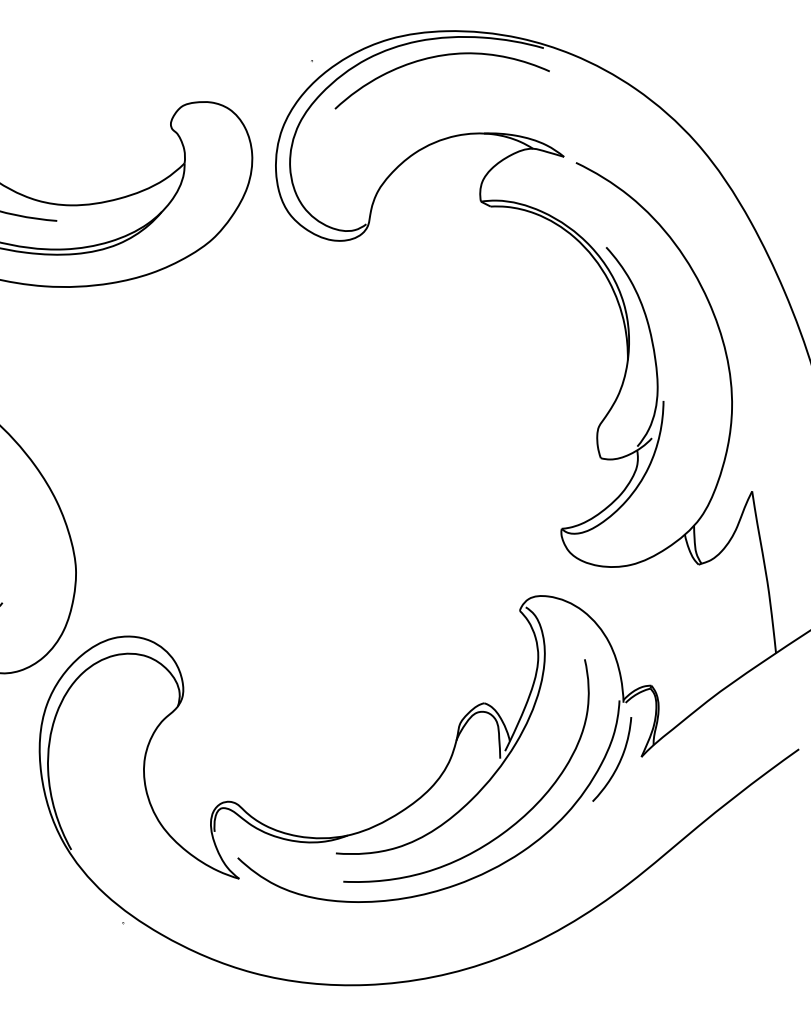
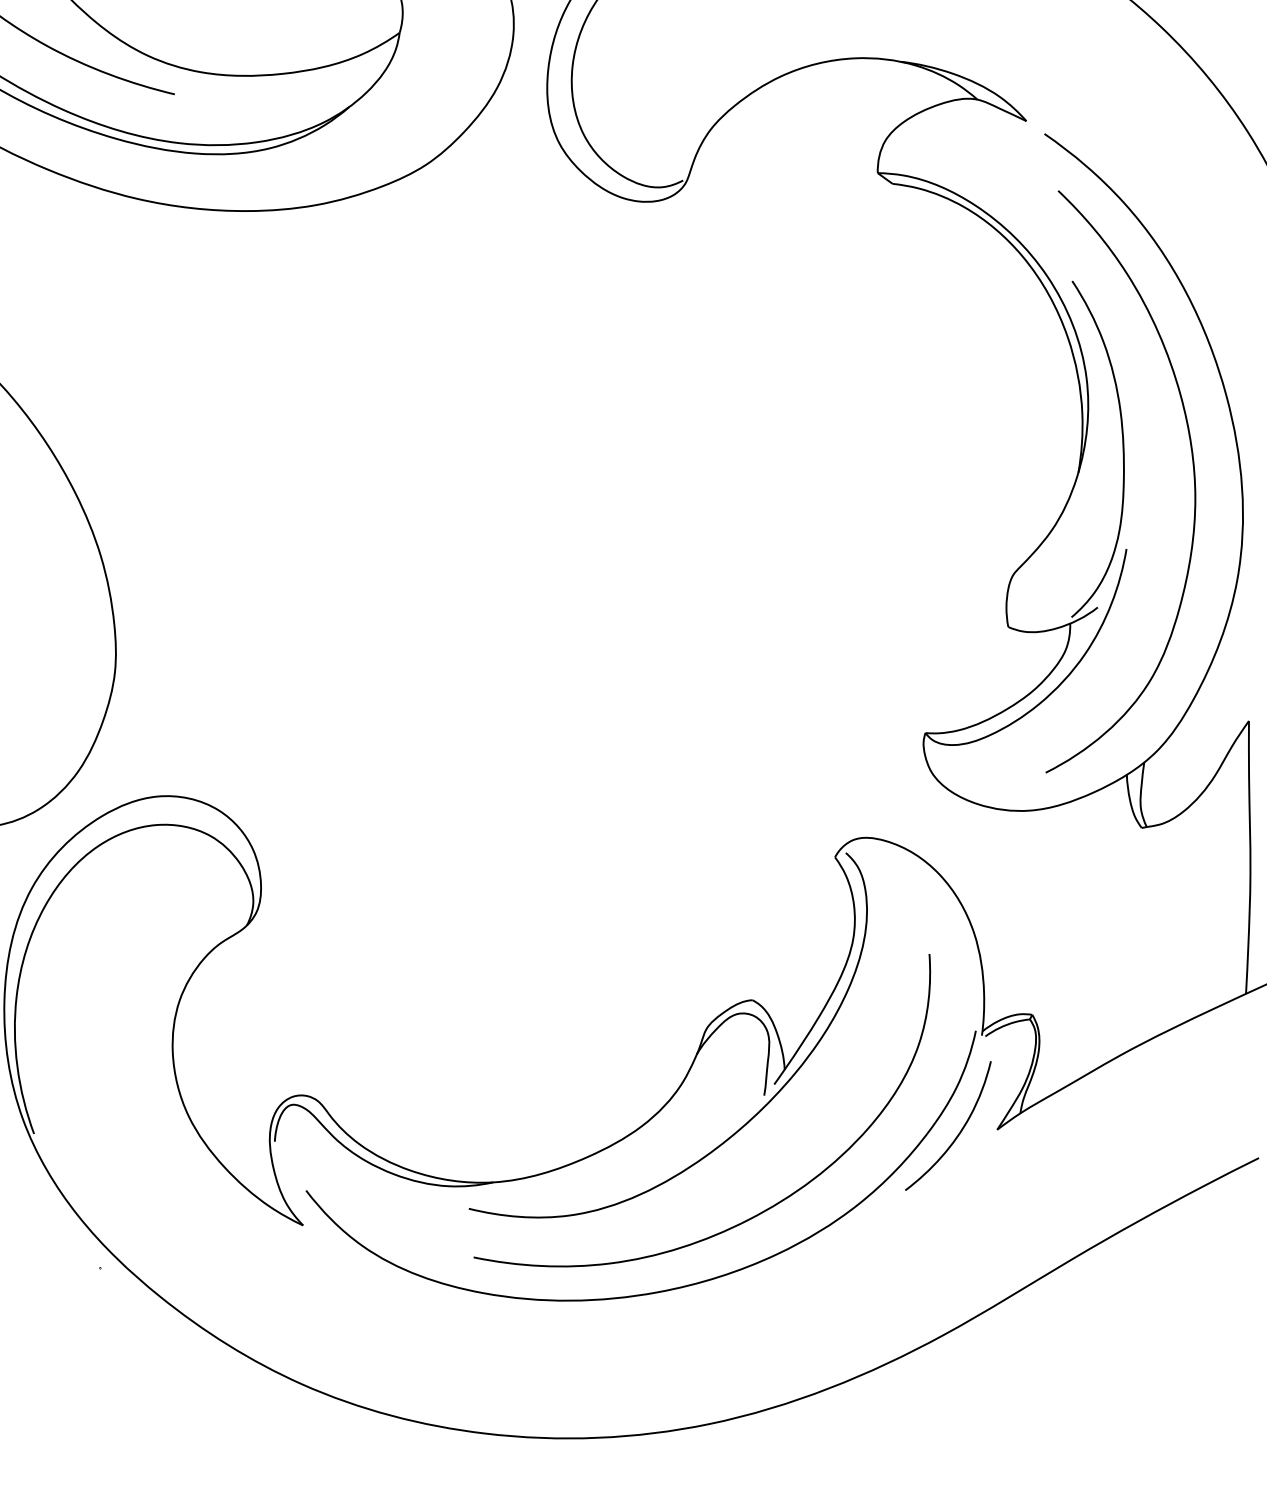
curve: (697, 359) -> (1193, 489), added

